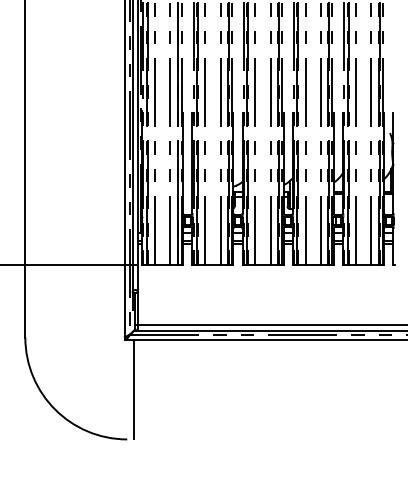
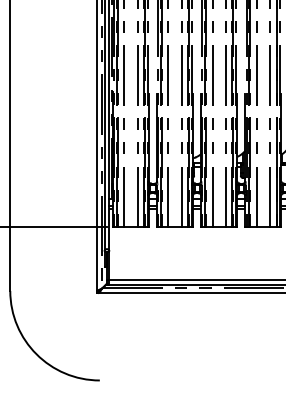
line: (134, 389) -> (106, 336), removed

